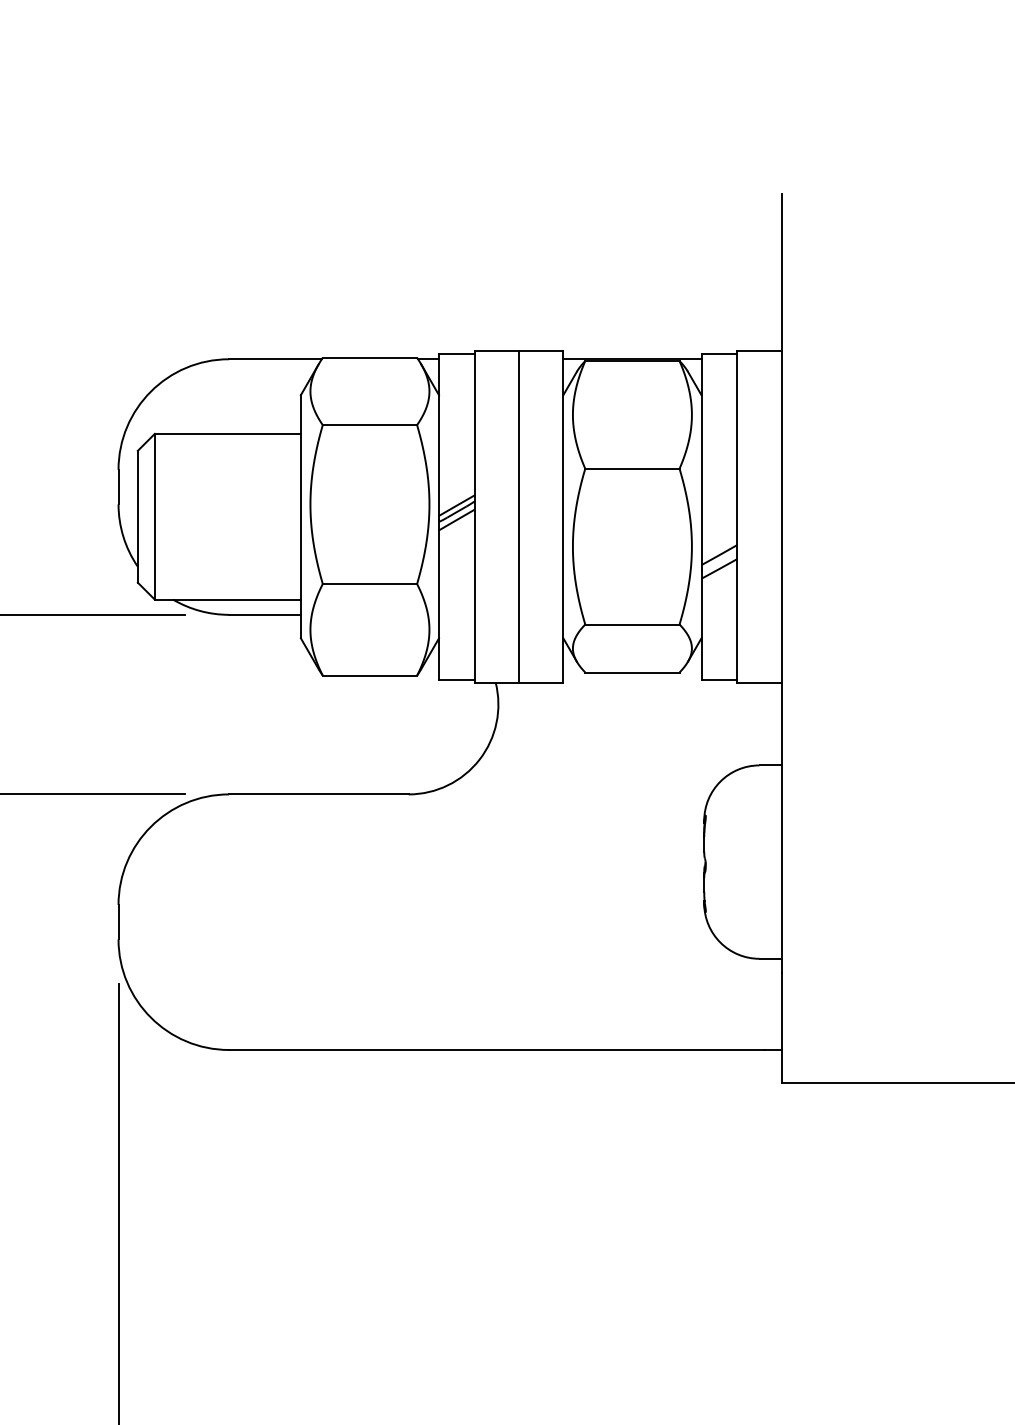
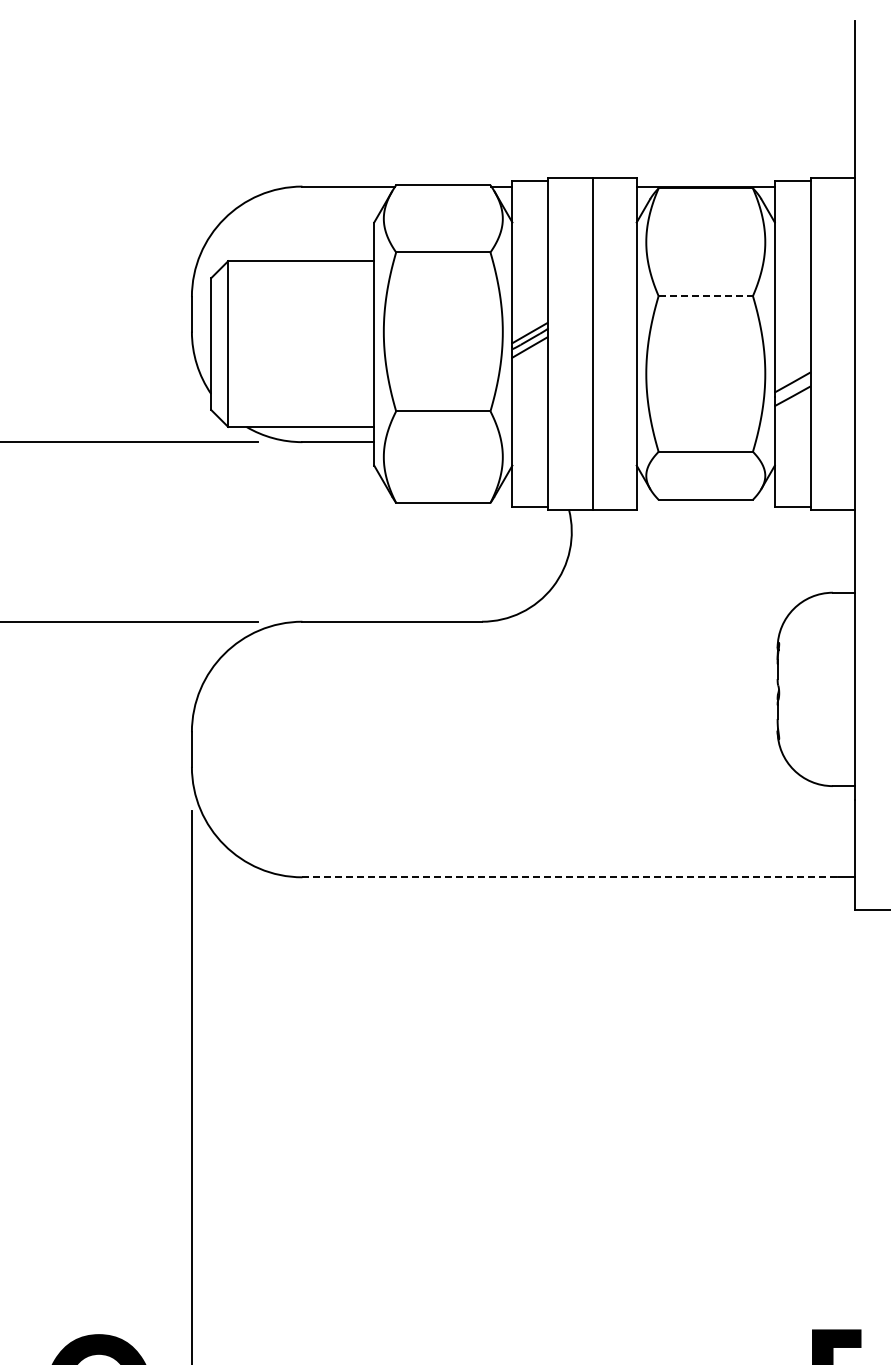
line: (632, 468) -> (705, 295), solid -> dashed
line: (497, 1049) -> (570, 876), solid -> dashed

